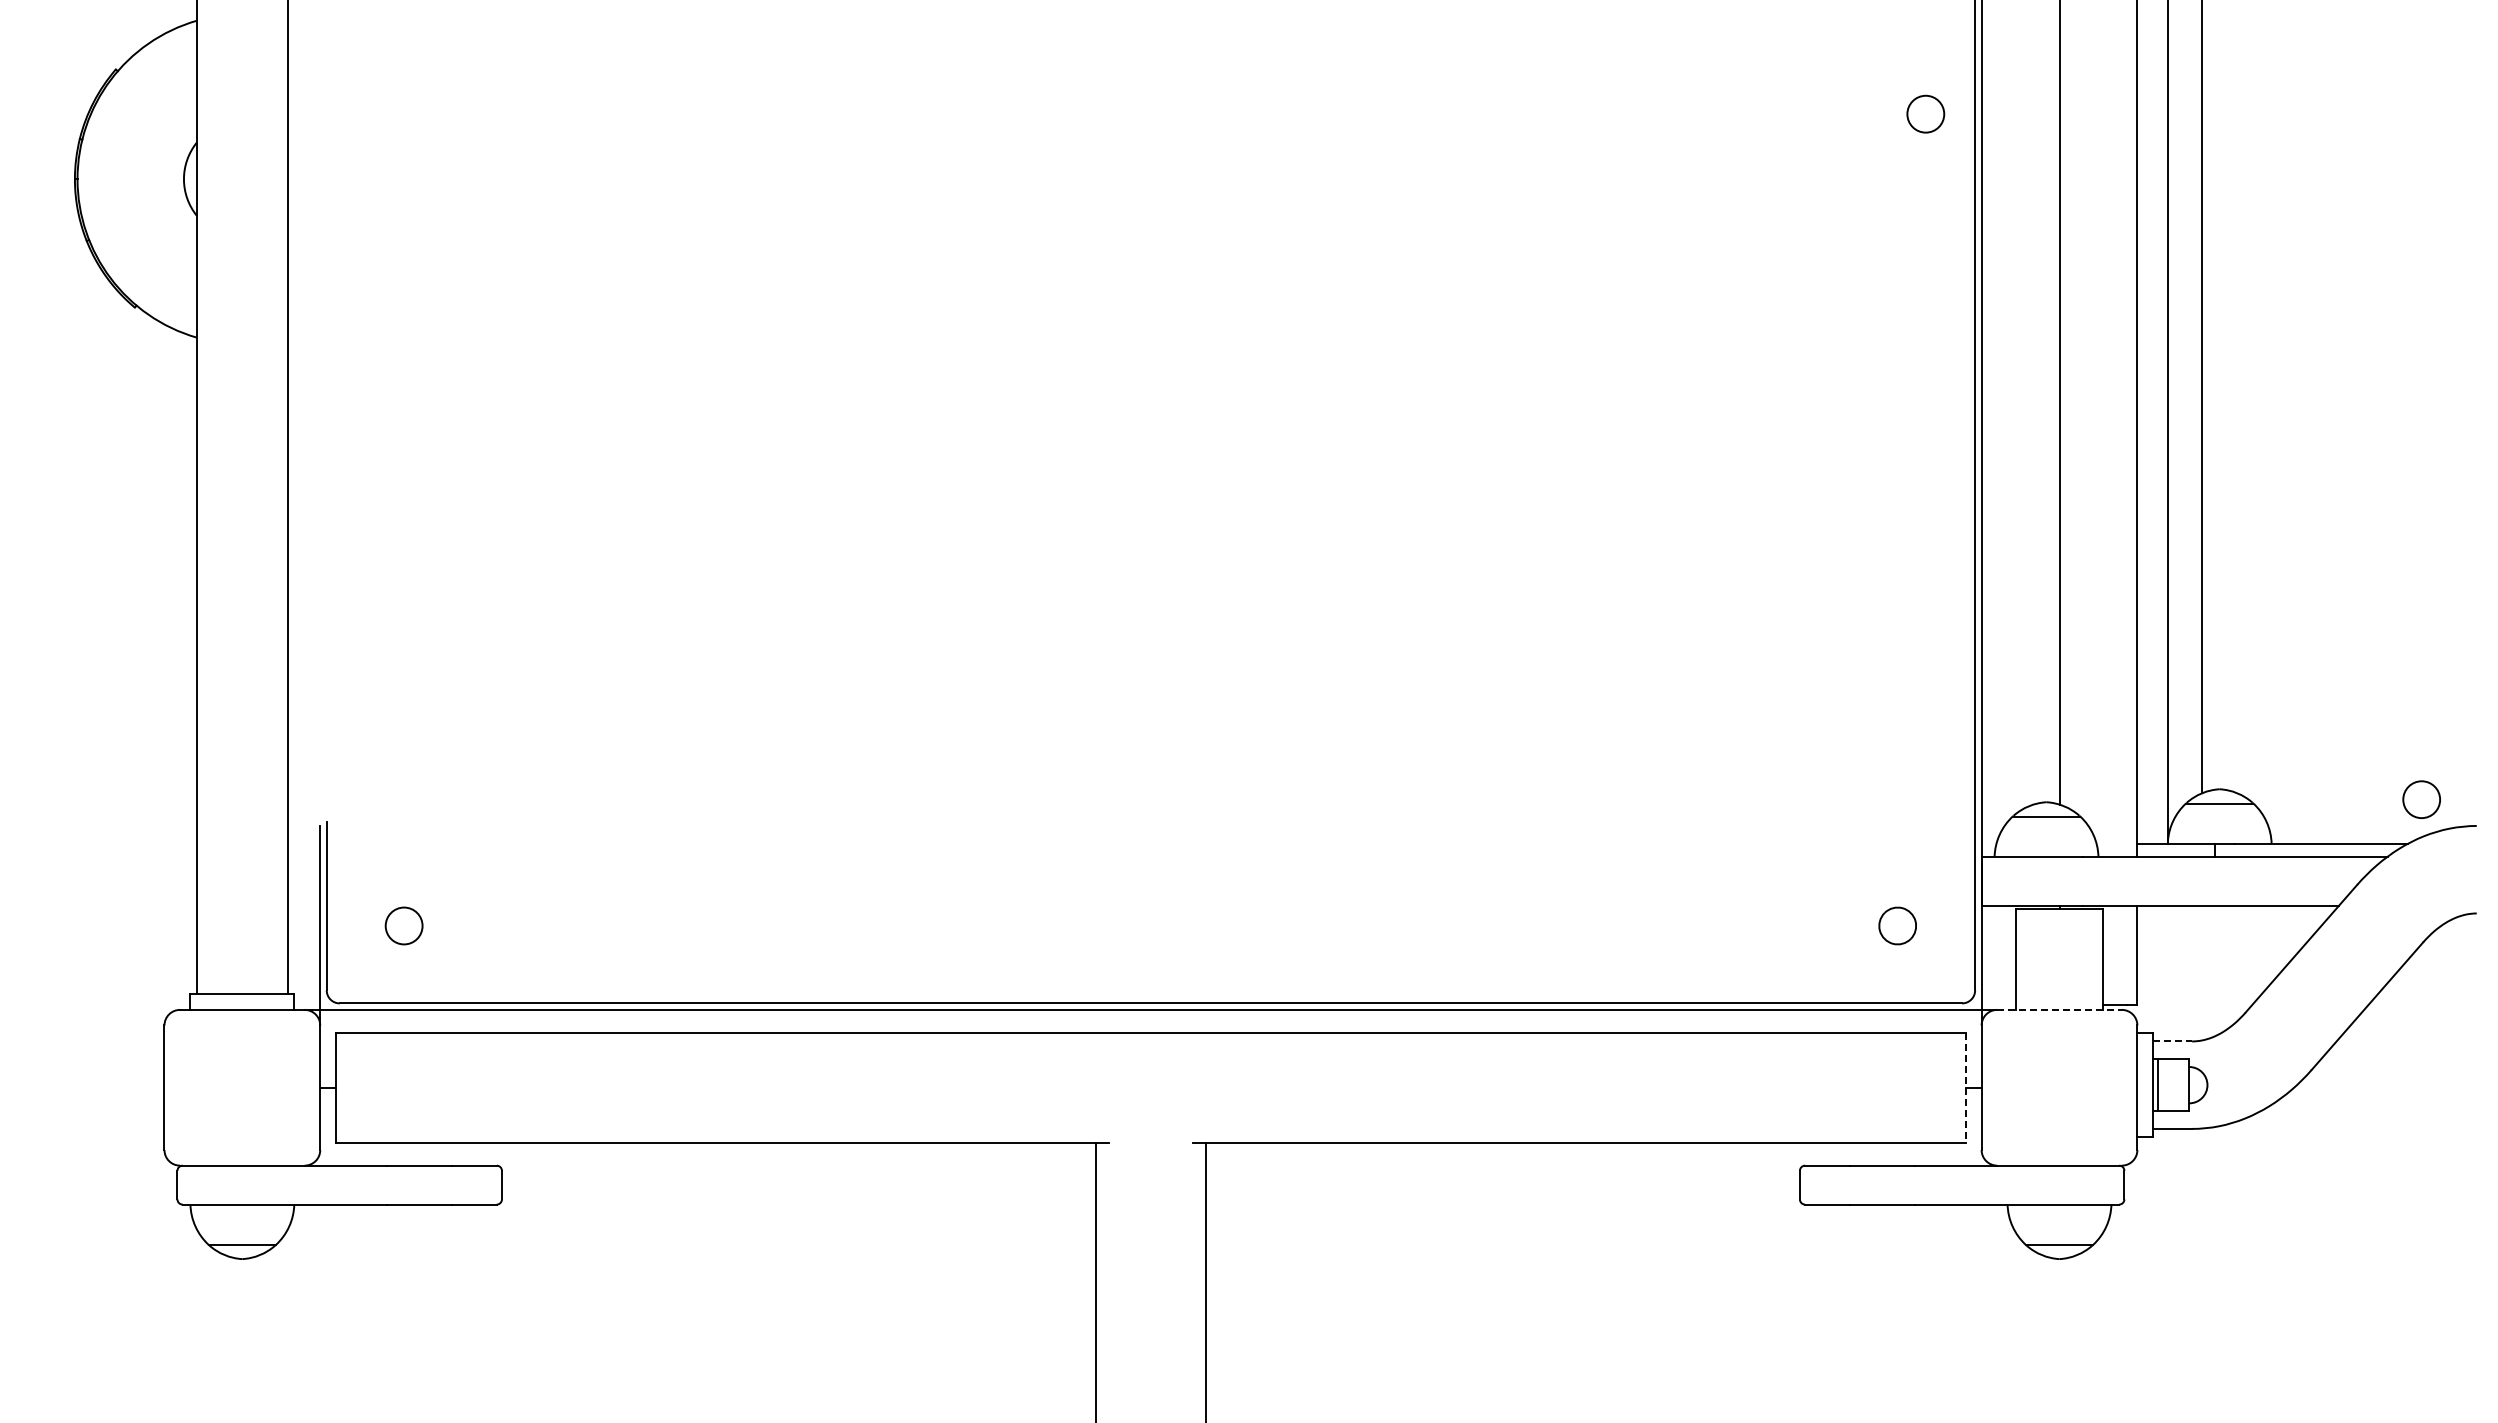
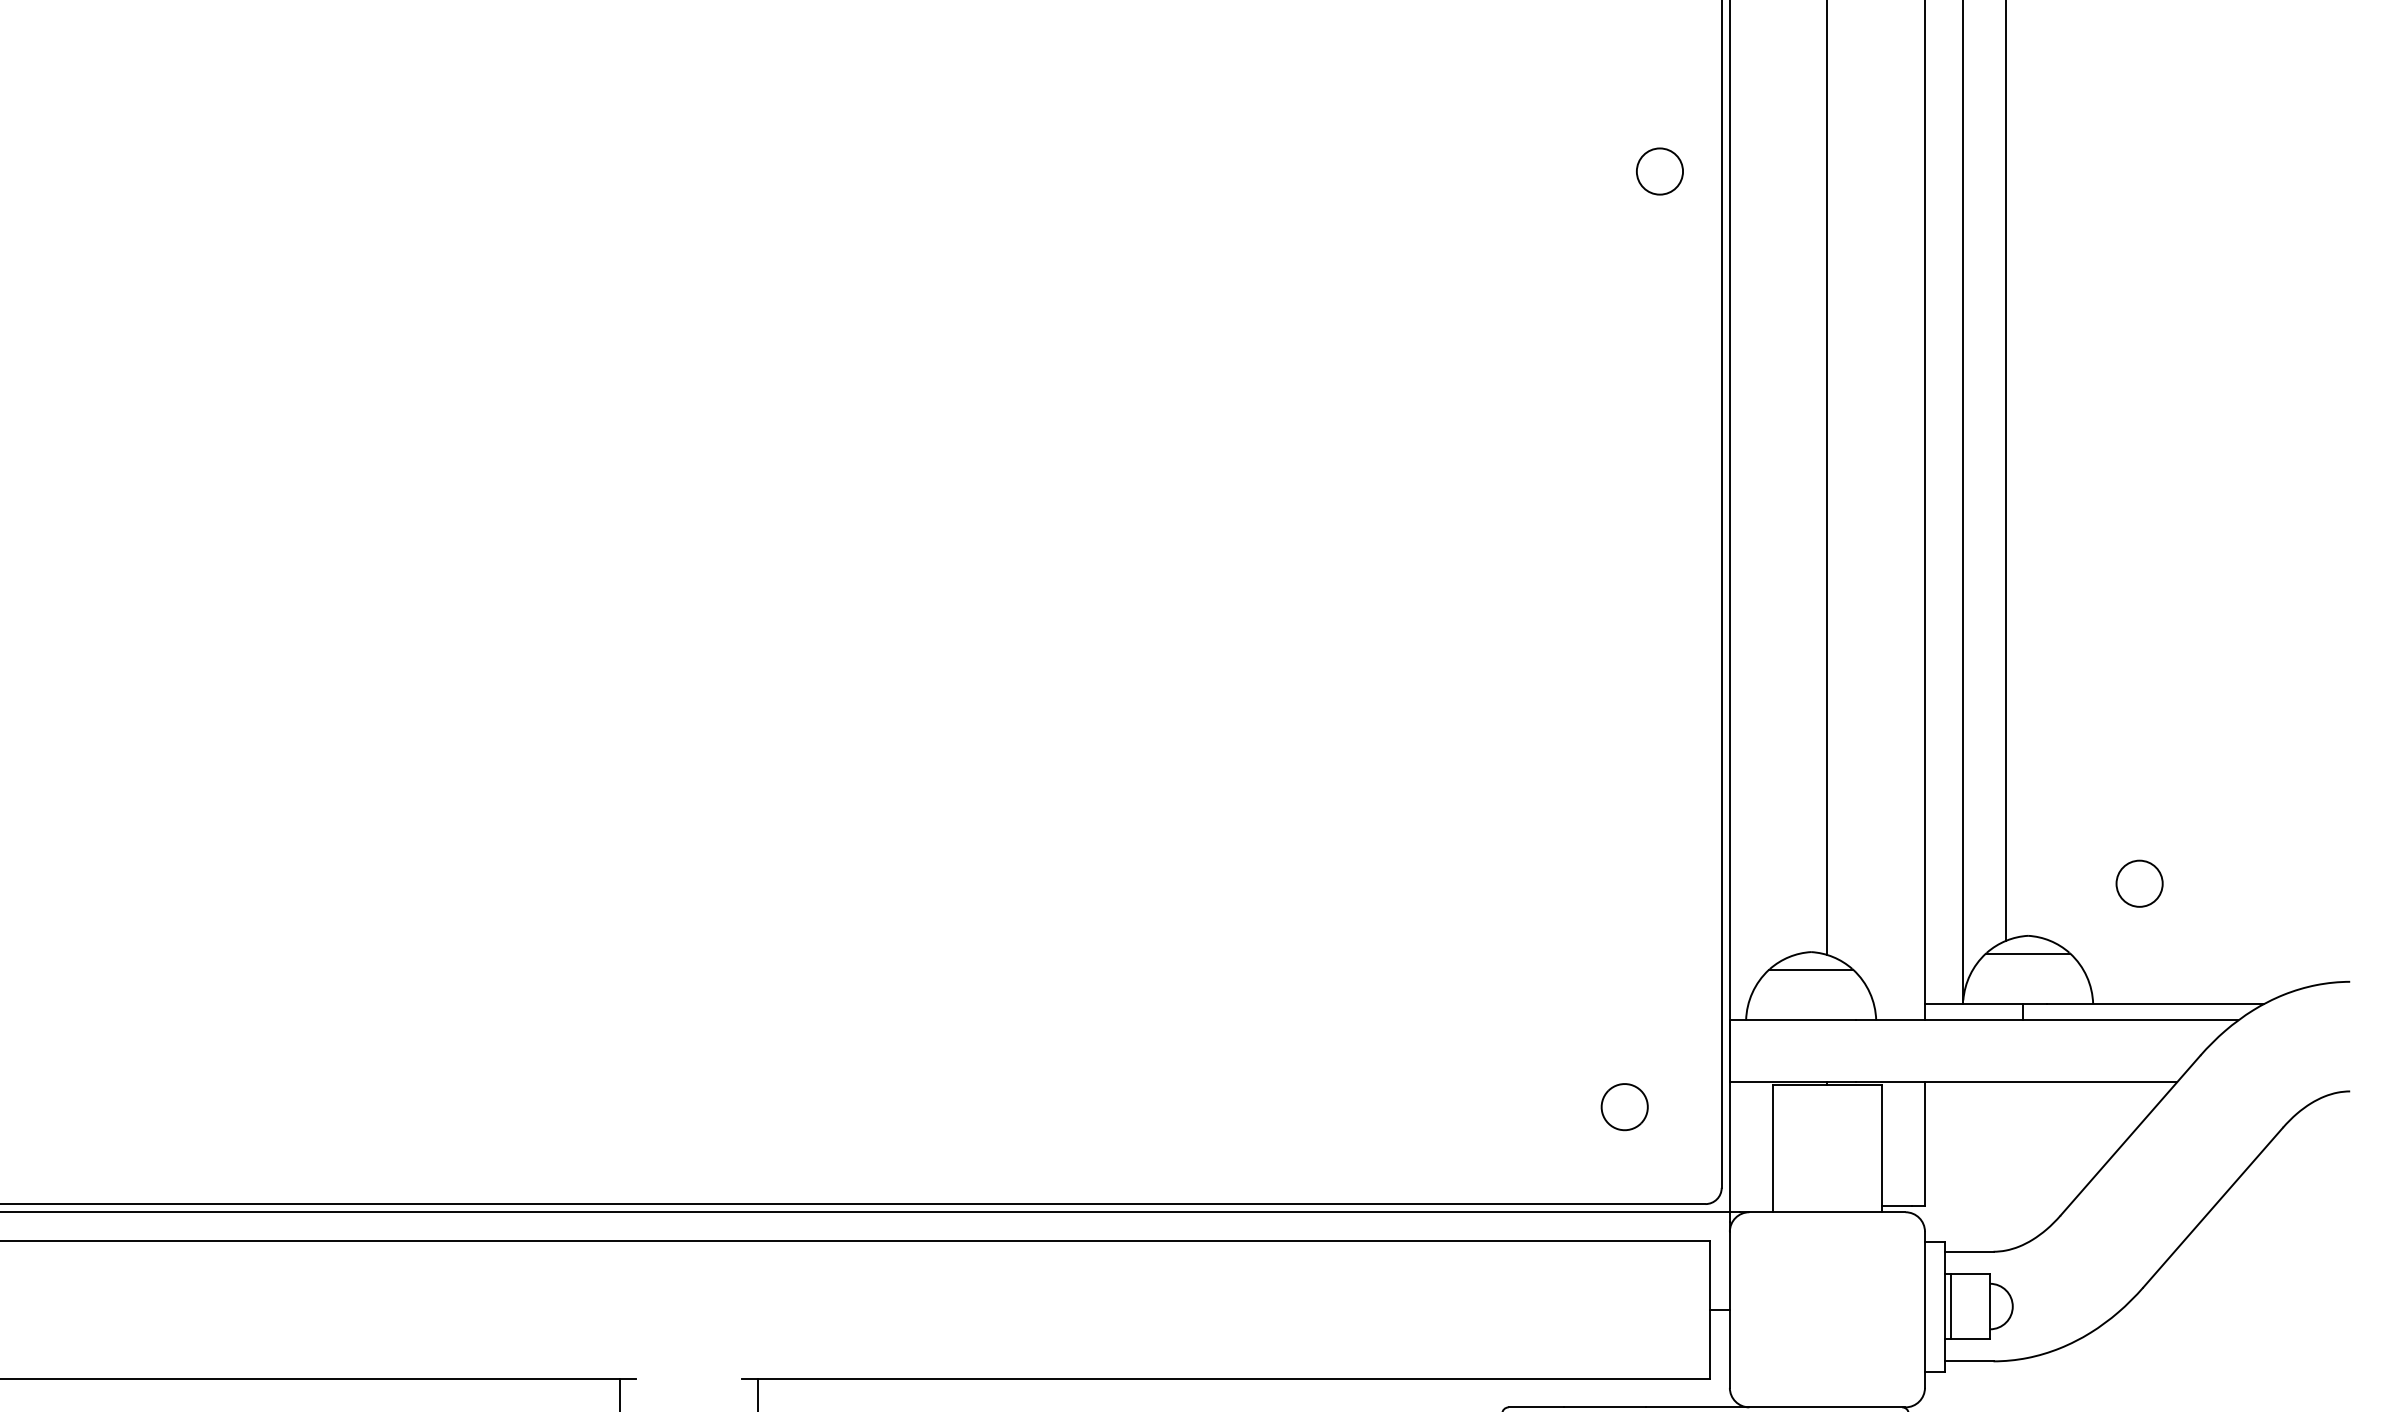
circle: (1925, 113) -> (1659, 170), moved
circle: (2421, 799) -> (2139, 883), moved
line: (2060, 1009) -> (1828, 1211), dashed -> solid
line: (2172, 1041) -> (1968, 1251), dashed -> solid
line: (1966, 1088) -> (1710, 1310), dashed -> solid

